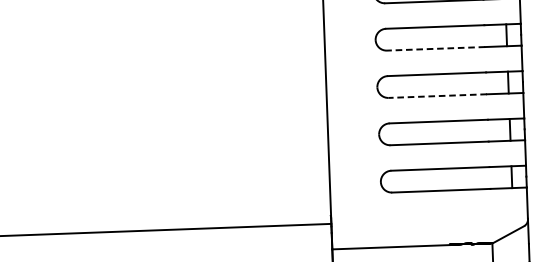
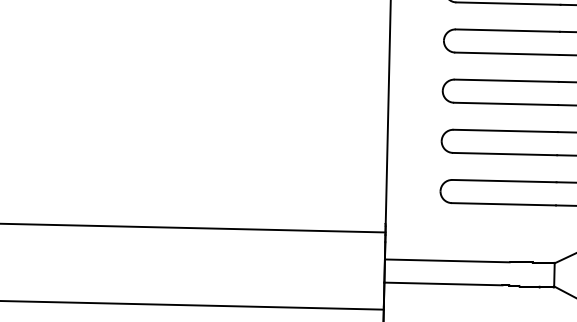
line: (435, 48) -> (506, 53), dashed -> solid
line: (437, 95) -> (505, 103), dashed -> solid

